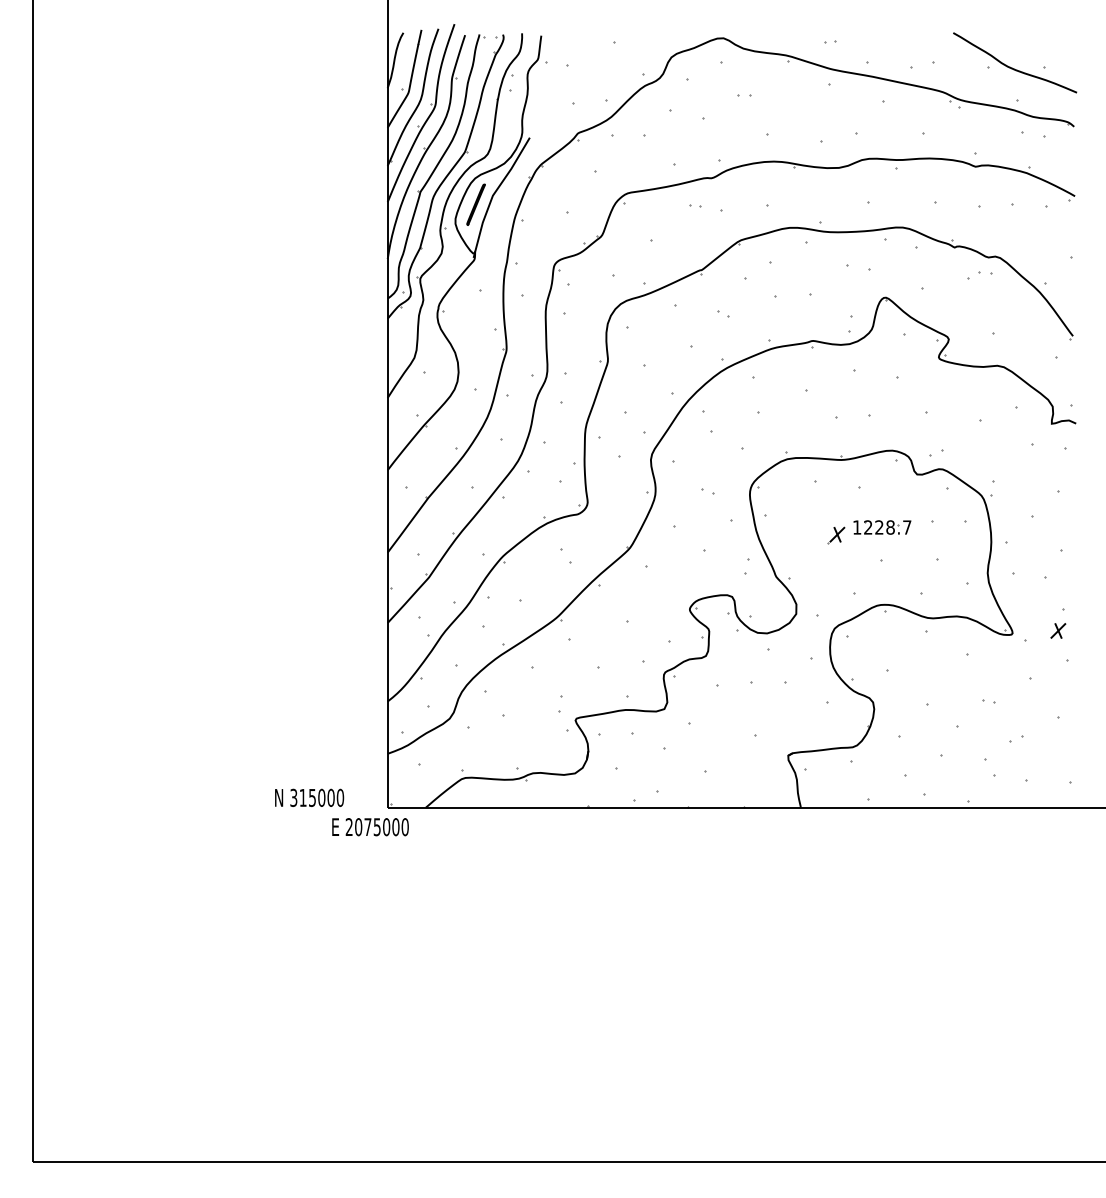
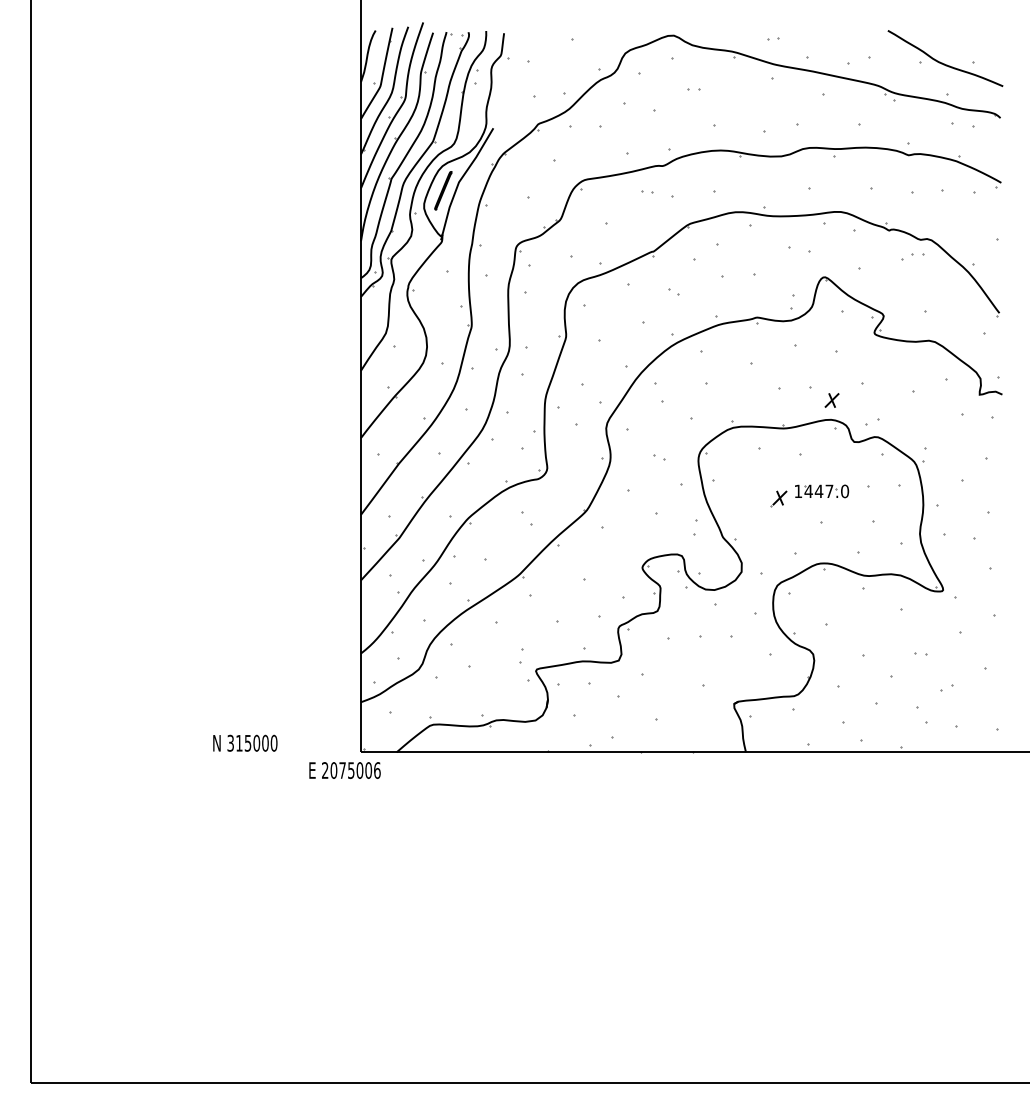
text: (887, 527) -> (826, 491), 1228.7 -> 1447.0
part: (1058, 630) -> (832, 400), moved
text: (309, 797) -> (245, 742), moved
text: (404, 826) -> (376, 769), 2075000 -> 2075006

